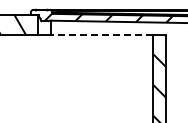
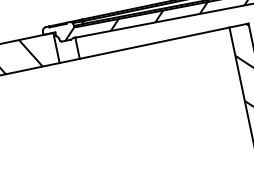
line: (101, 35) -> (153, 44), dashed -> solid

